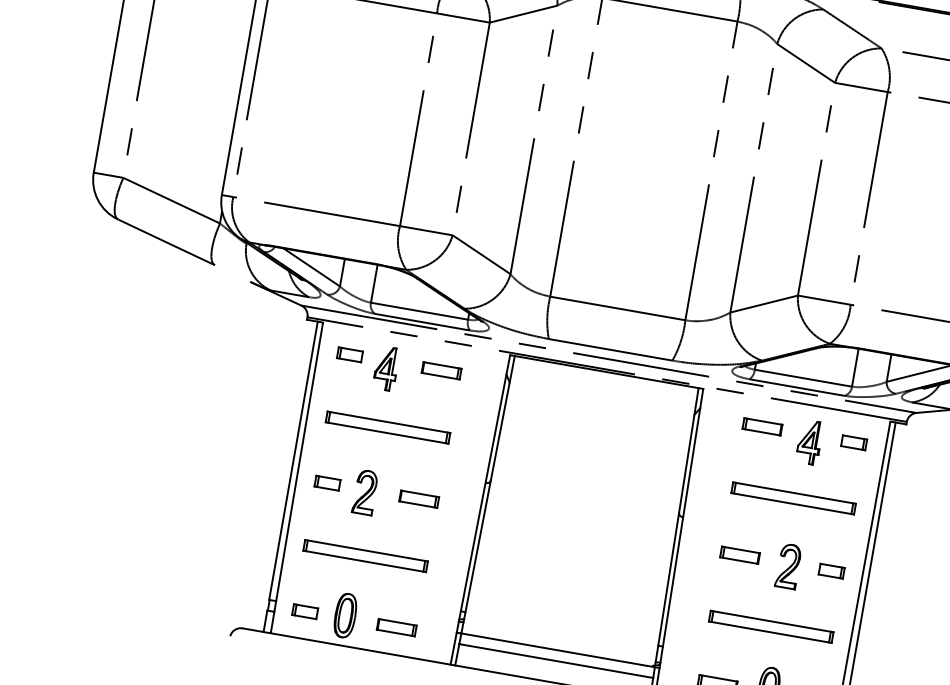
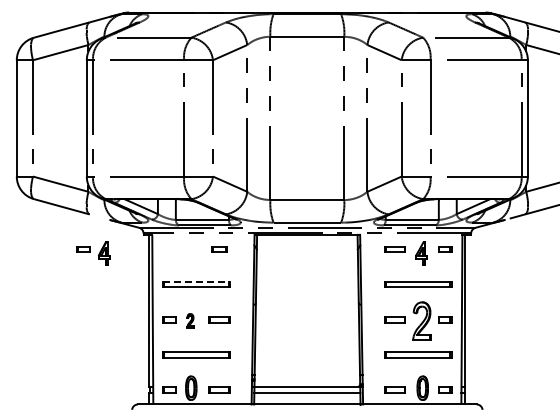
part: (366, 365) -> (93, 253), moved
part: (441, 370) -> (219, 249), size x0.7
line: (389, 422) -> (196, 281), solid -> dashed
part: (365, 491) -> (190, 320), size x0.6
part: (788, 565) -> (421, 320), size x1.6

